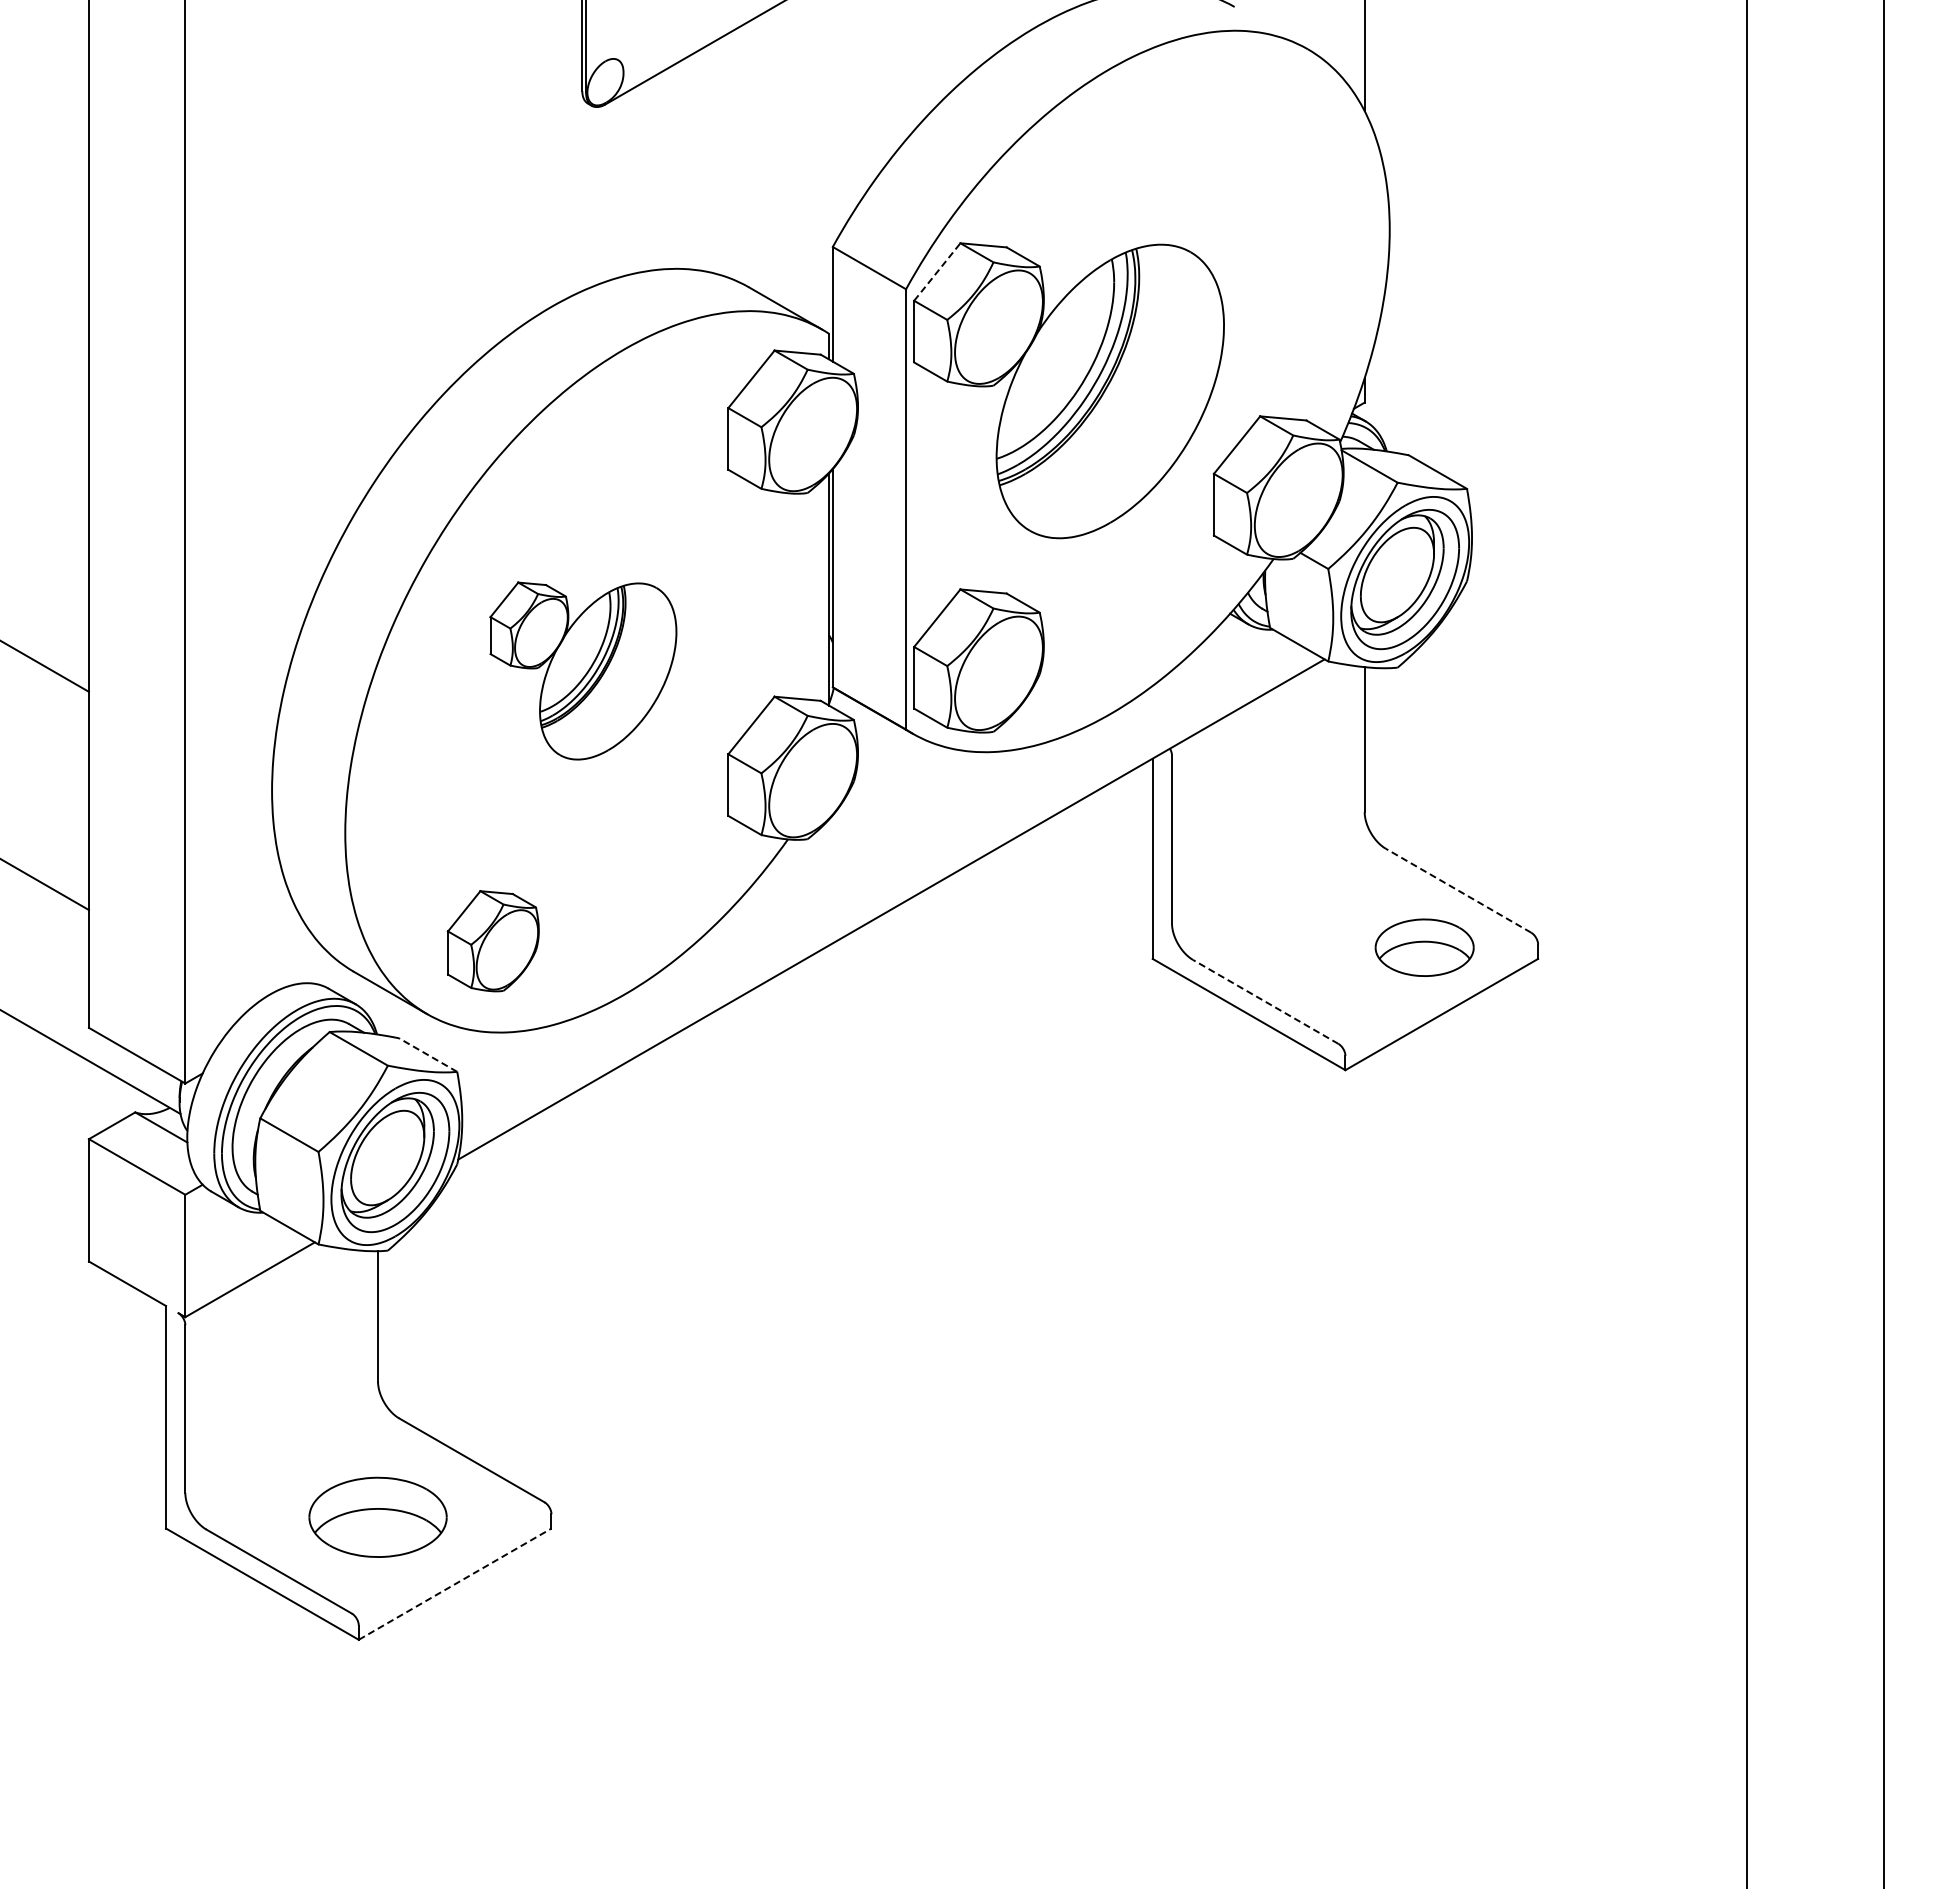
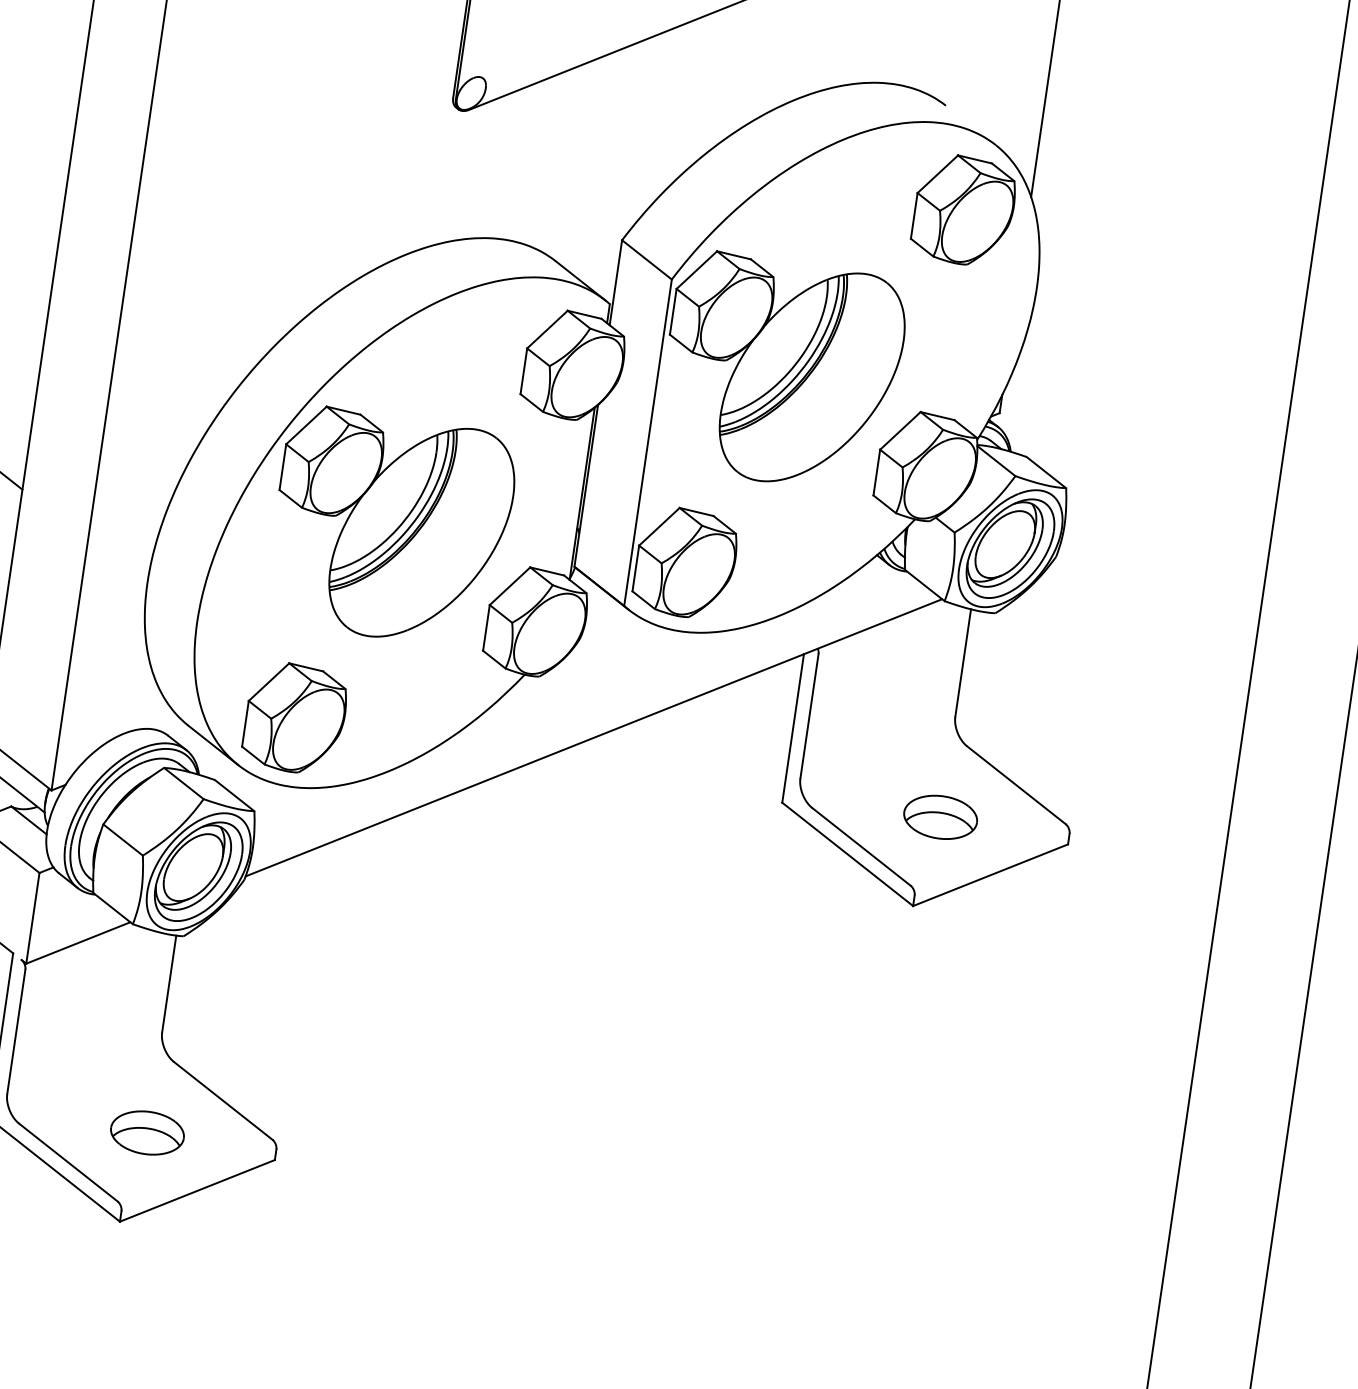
part: (1278, 141) -> (963, 210), added
line: (937, 272) -> (696, 270), dashed -> solid
part: (583, 670) -> (391, 527), size x1.67
line: (1458, 890) -> (1016, 785), dashed -> solid
part: (493, 940) -> (295, 717), size x1.43
part: (1424, 947) -> (940, 817), moved
line: (1265, 1001) -> (861, 846), dashed -> solid
line: (428, 1055) -> (234, 795), dashed -> solid
part: (377, 1517) -> (147, 1133), size x0.71
line: (455, 1583) -> (197, 1190), dashed -> solid

